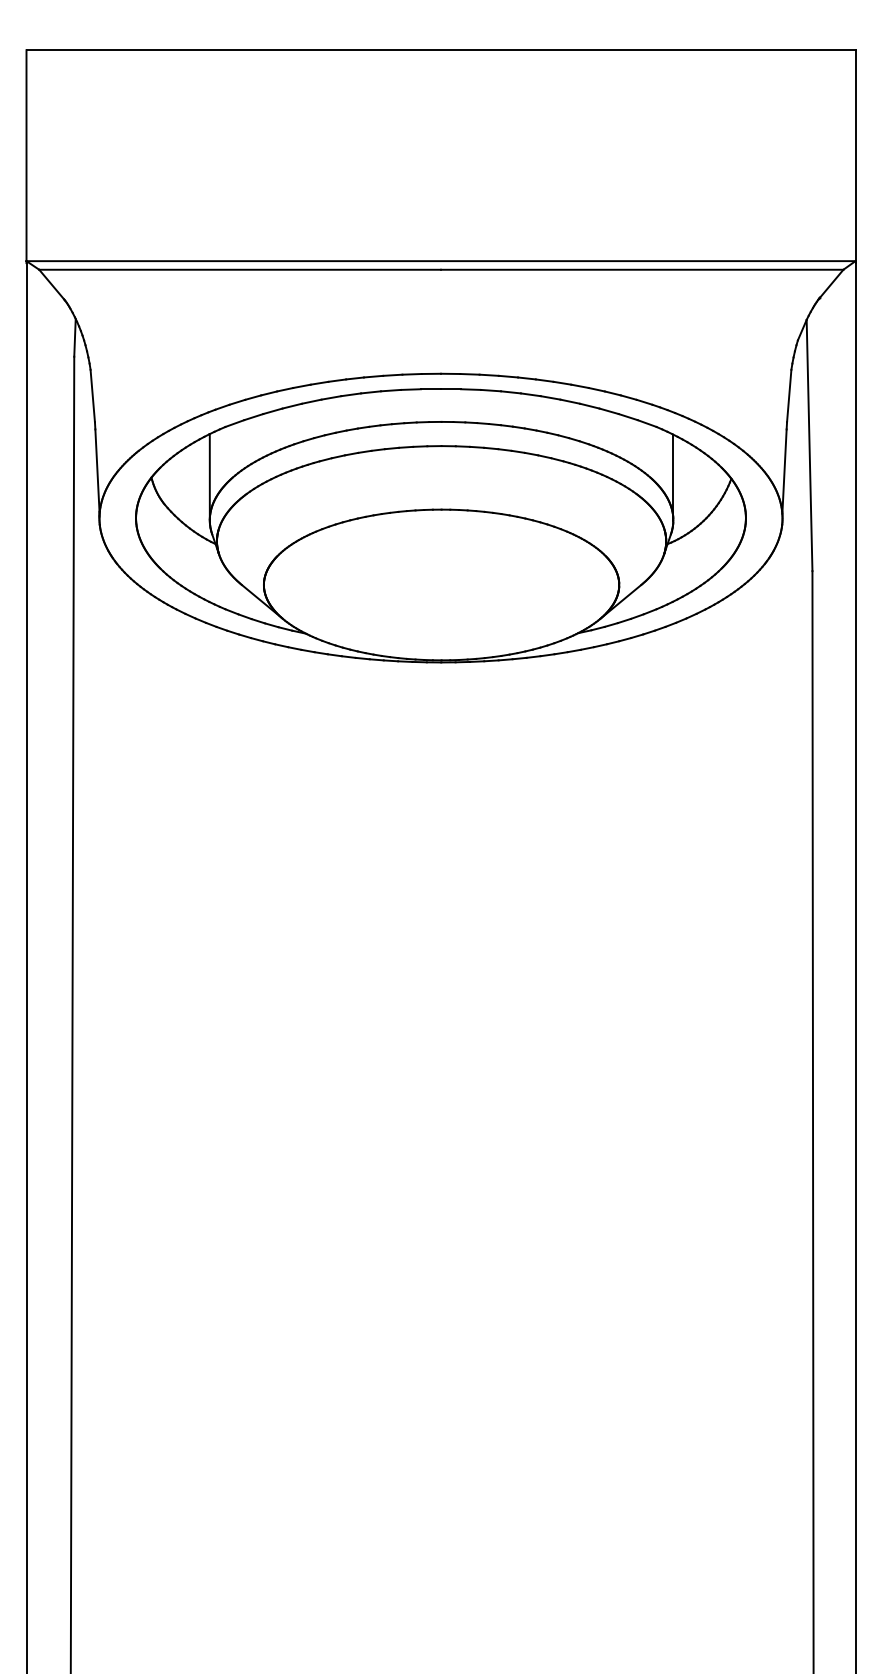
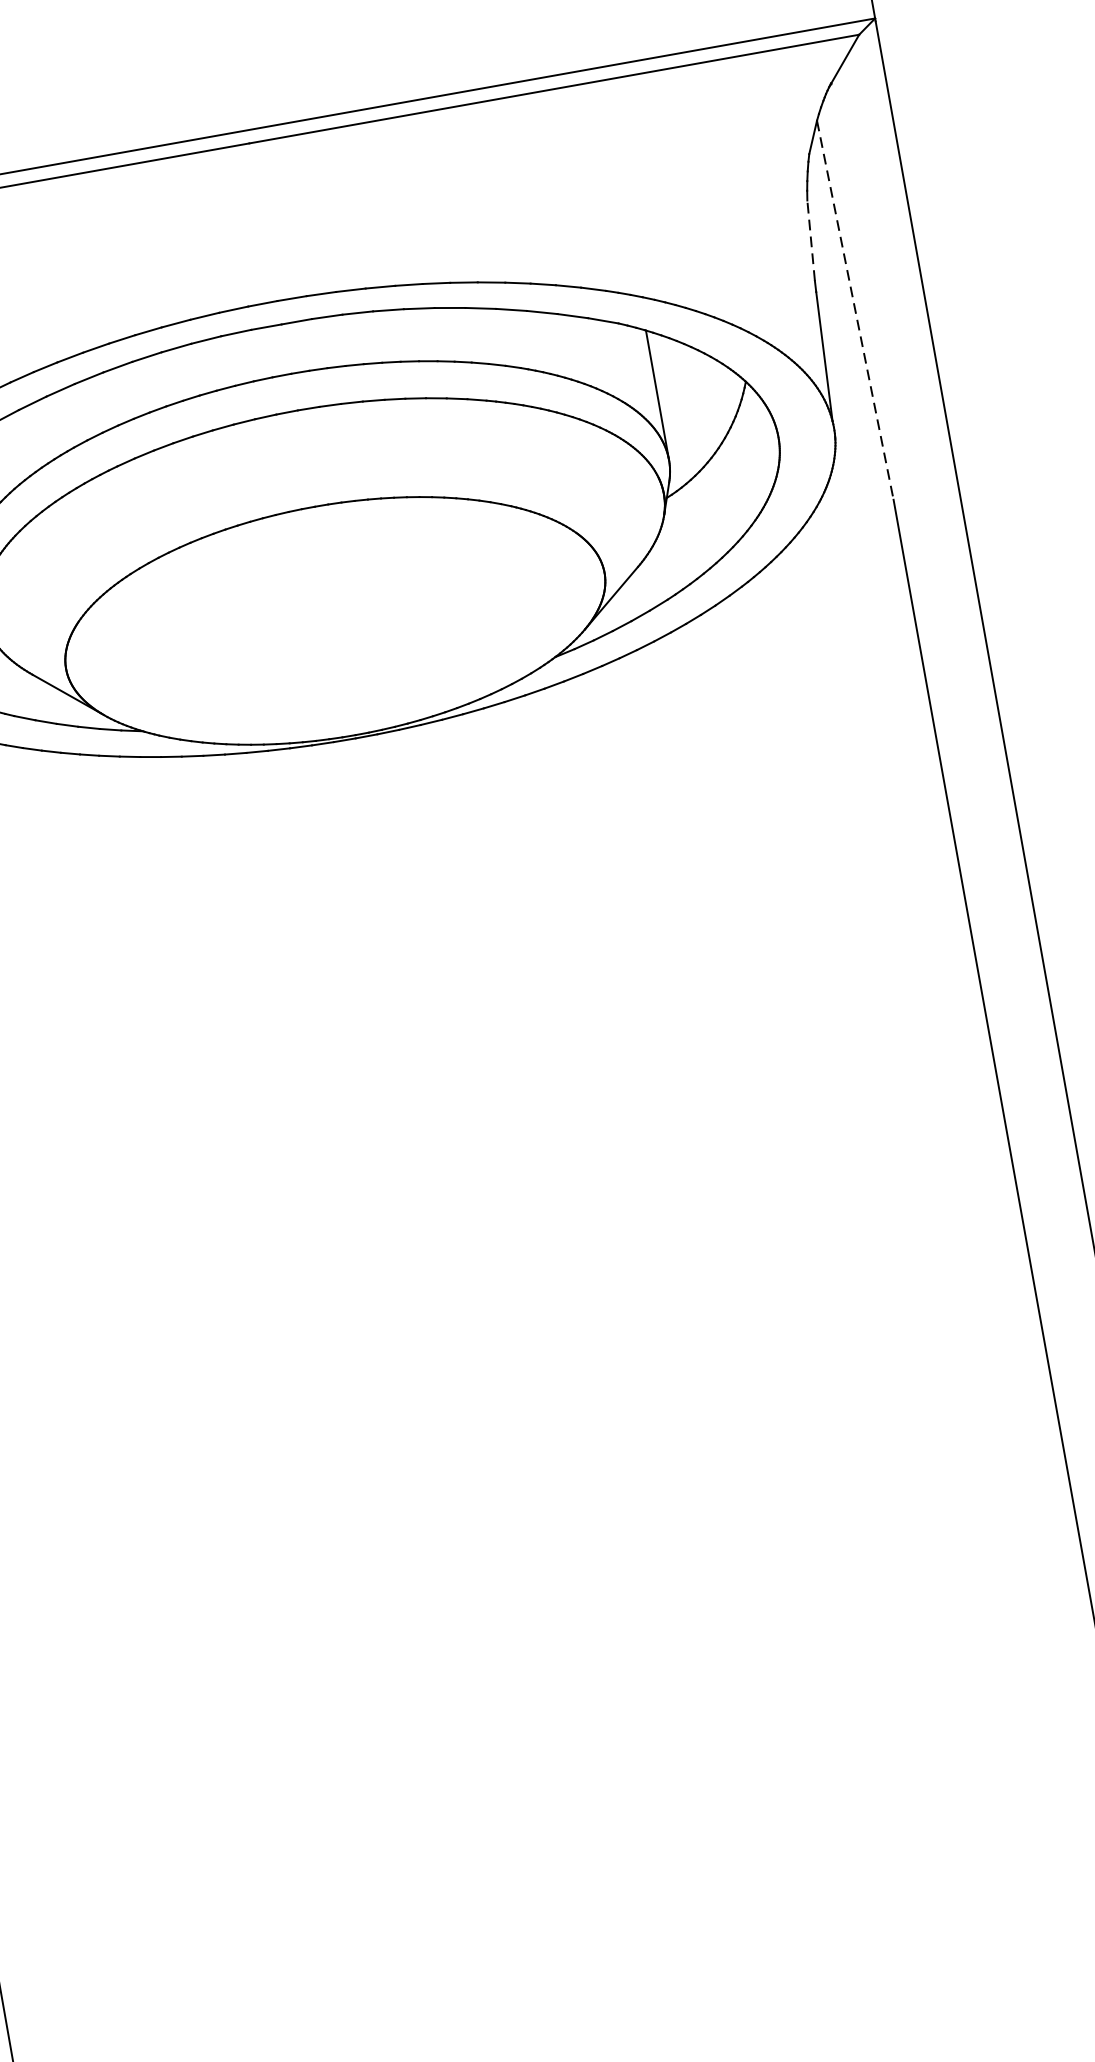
line: (789, 395) -> (811, 239), solid -> dashed
line: (809, 445) -> (855, 310), solid -> dashed

